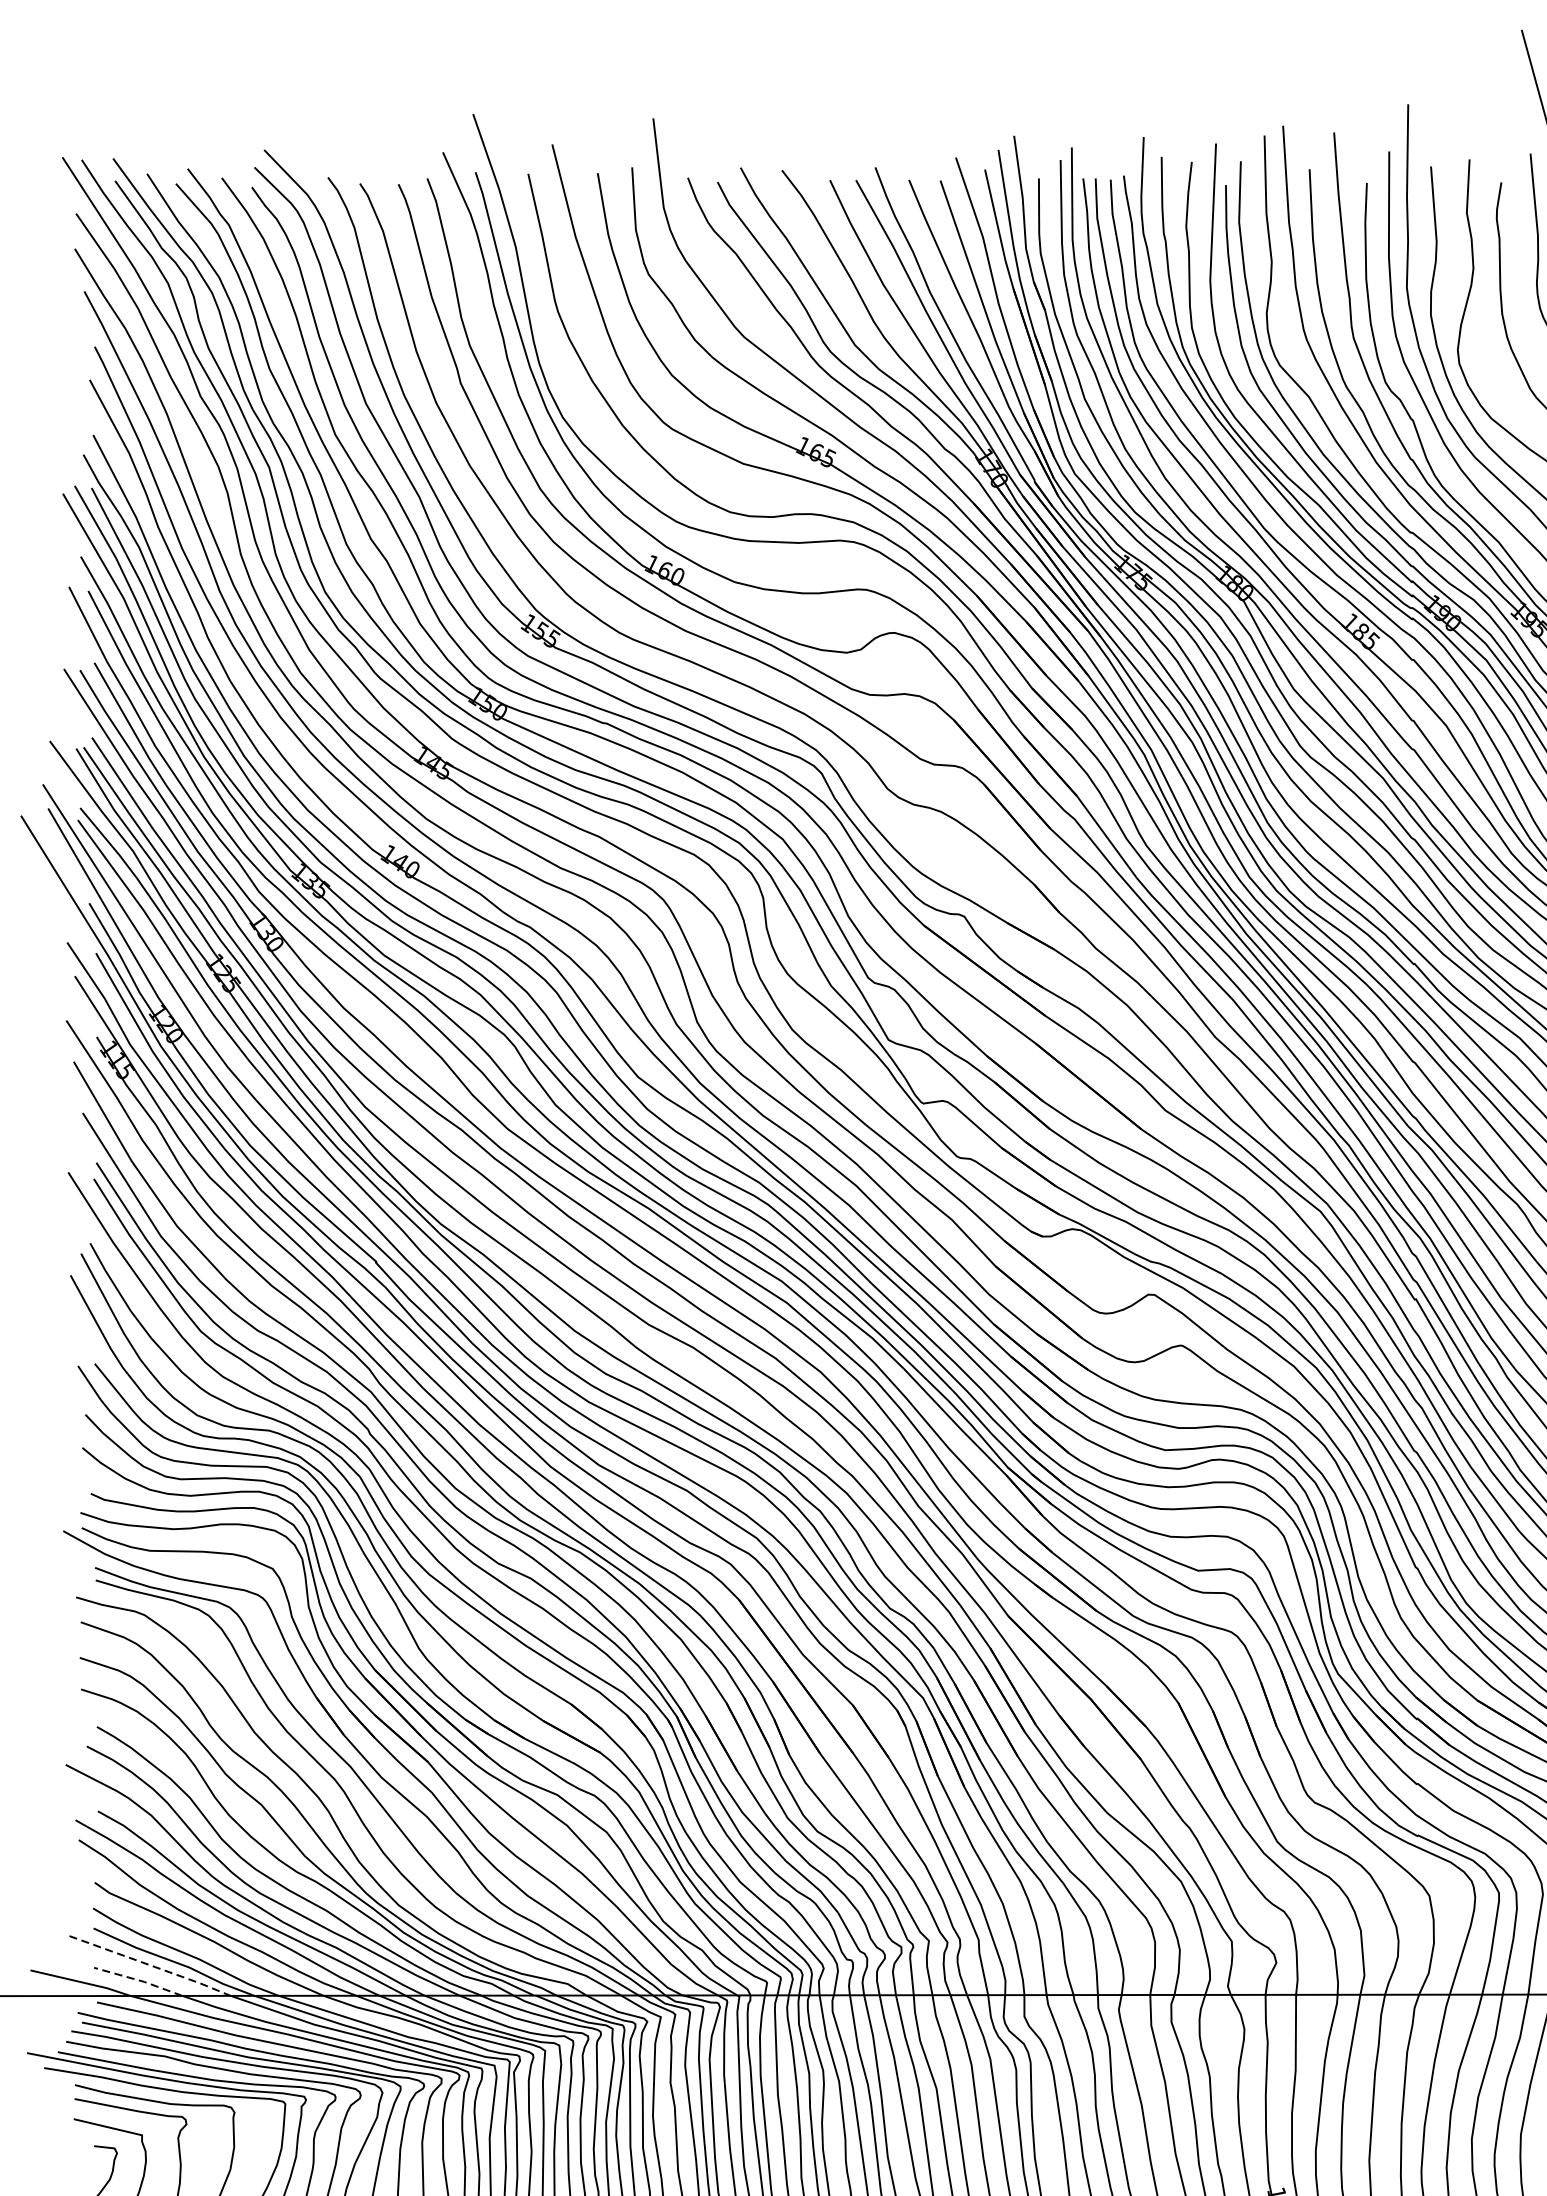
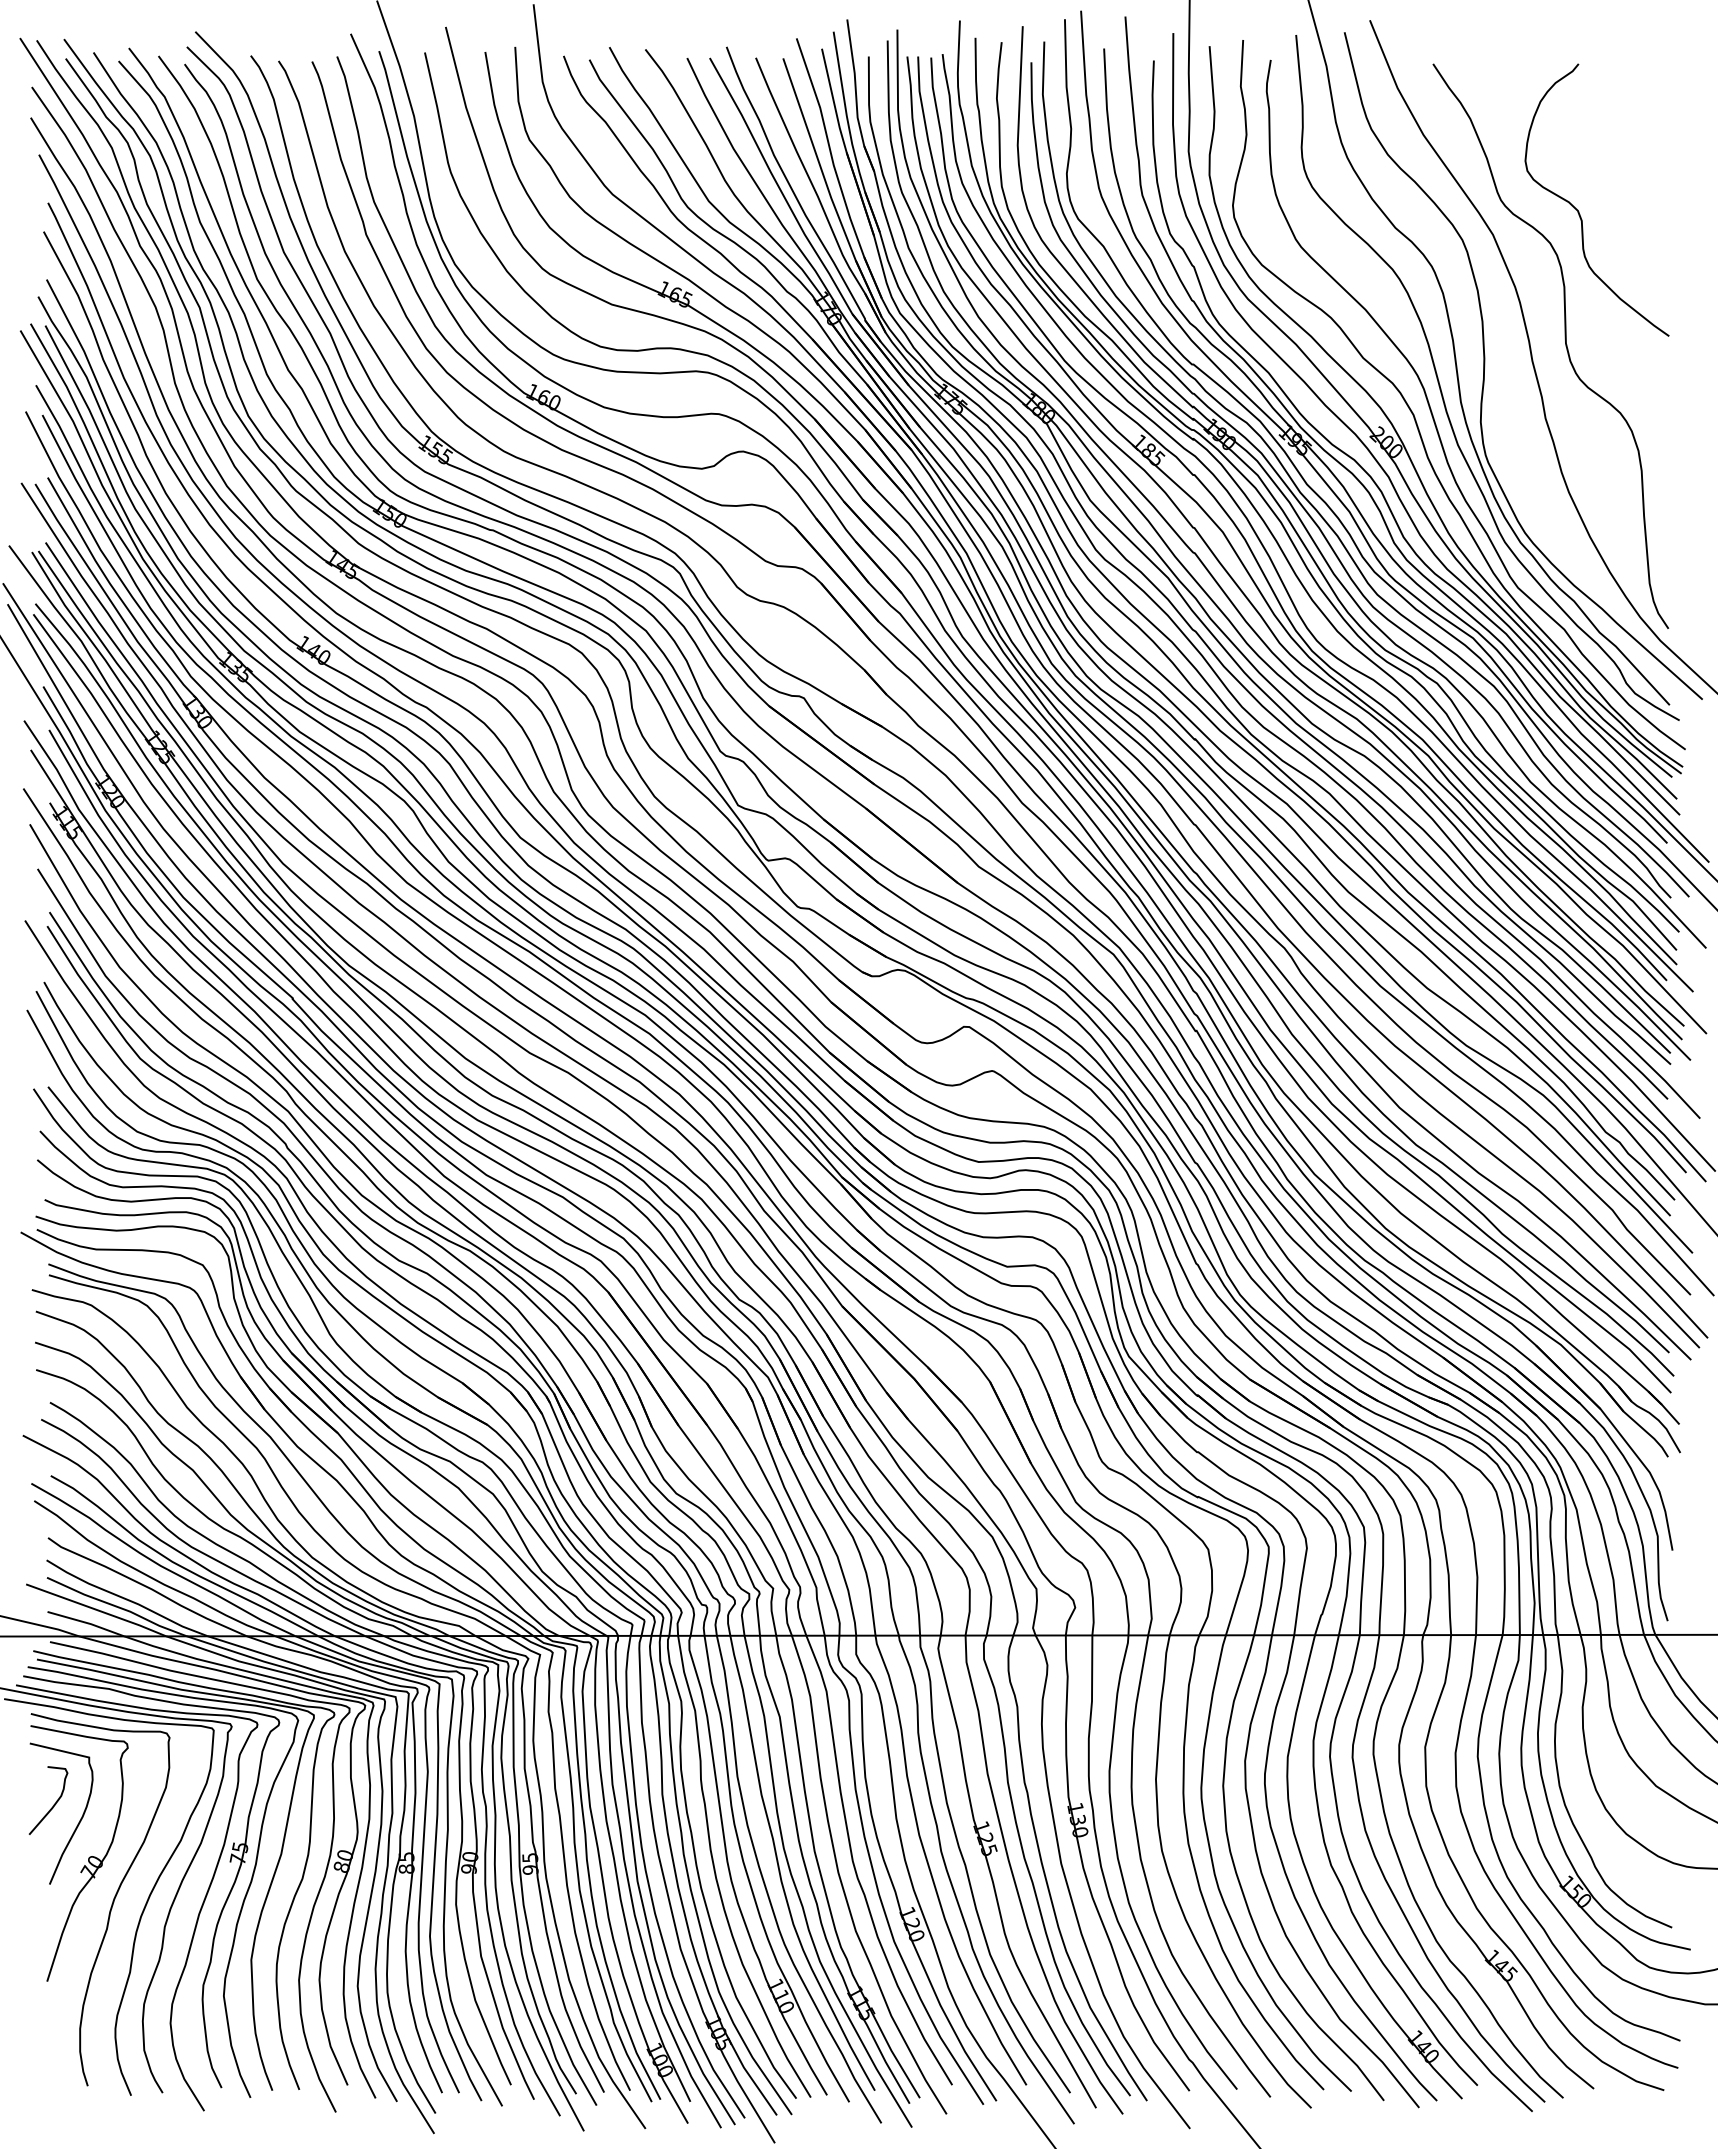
line: (151, 1966) -> (97, 1610), dashed -> solid
line: (138, 1979) -> (86, 1622), dashed -> solid

